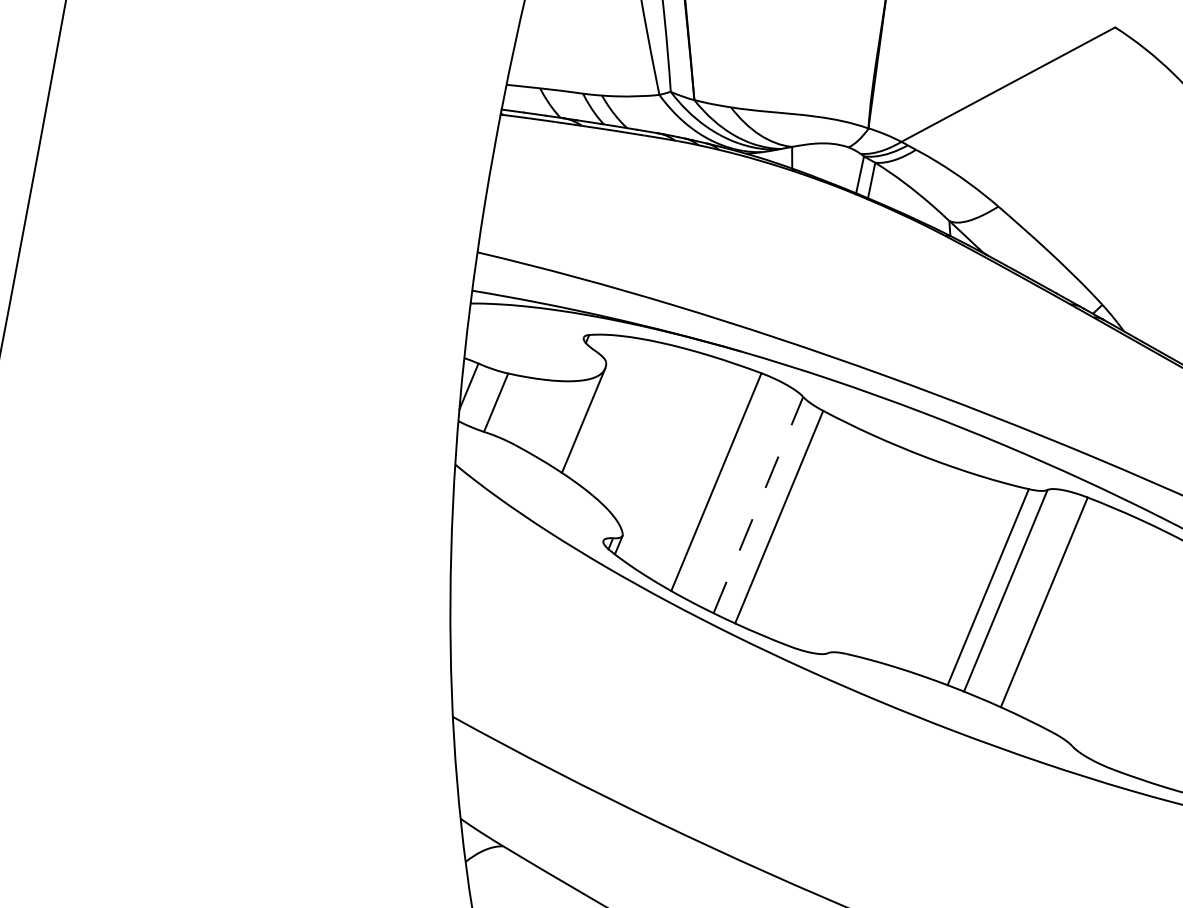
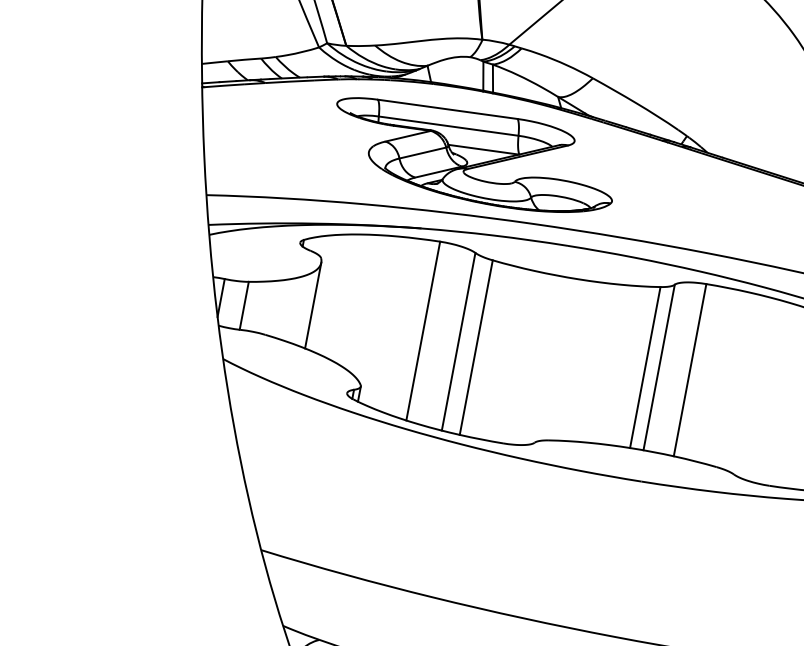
part: (828, 270) -> (474, 153), added
line: (758, 504) -> (458, 341), dashed -> solid

